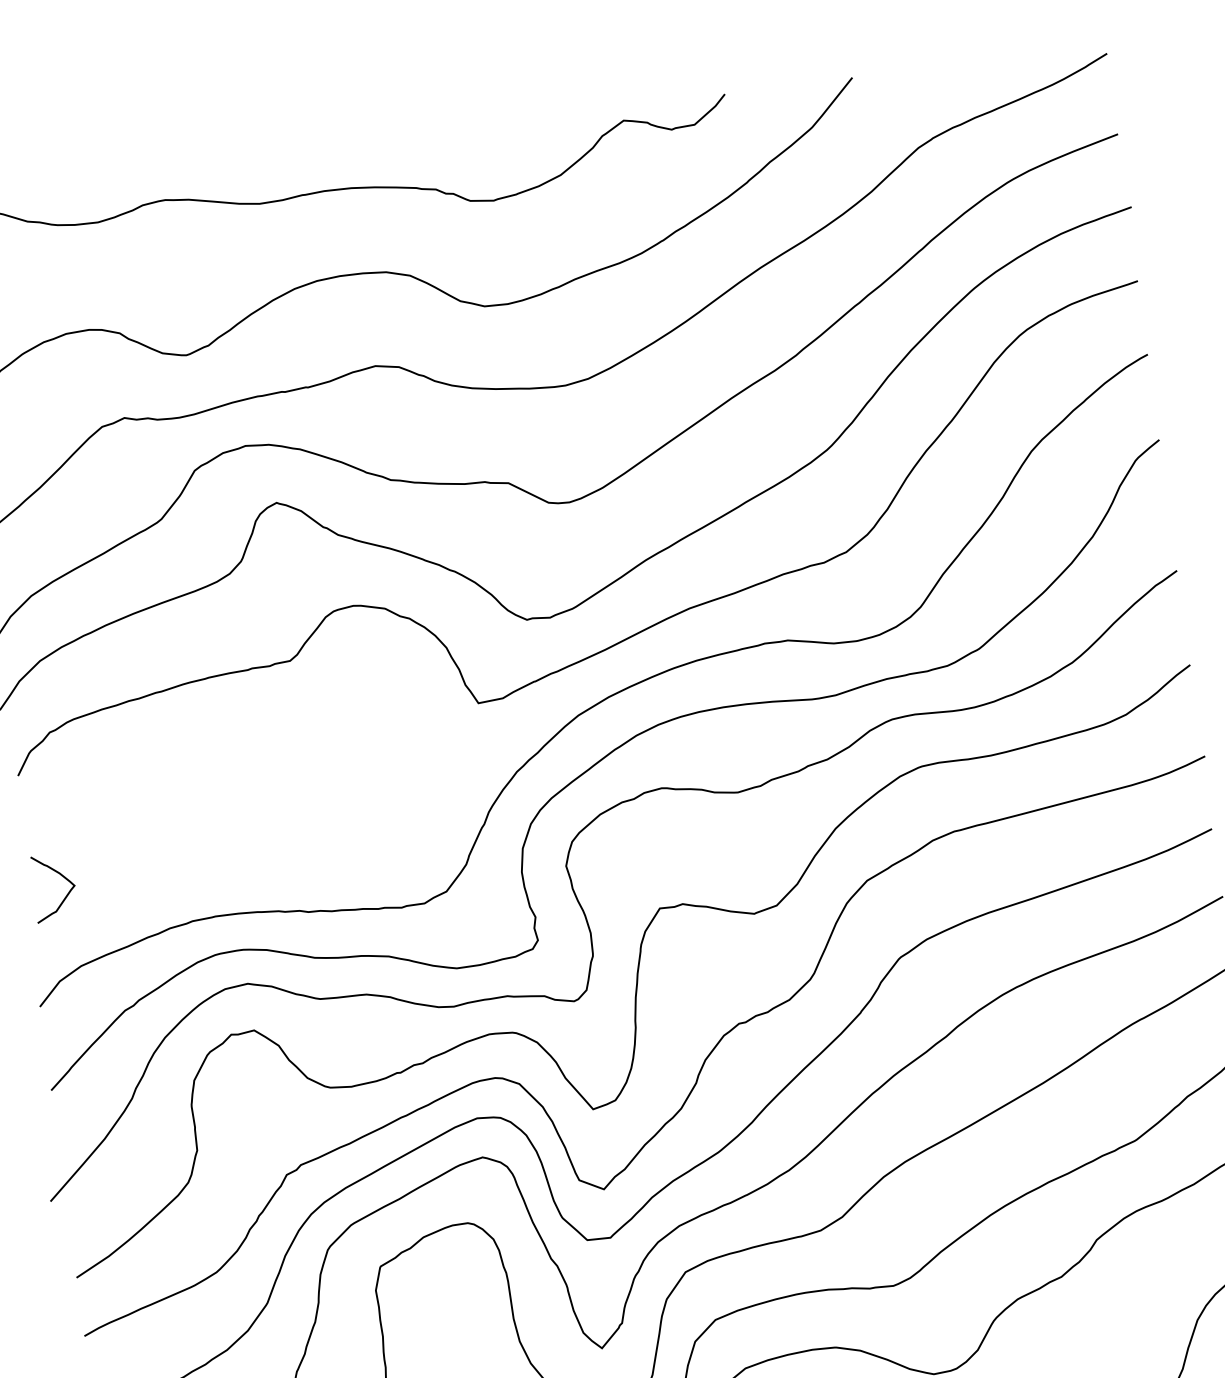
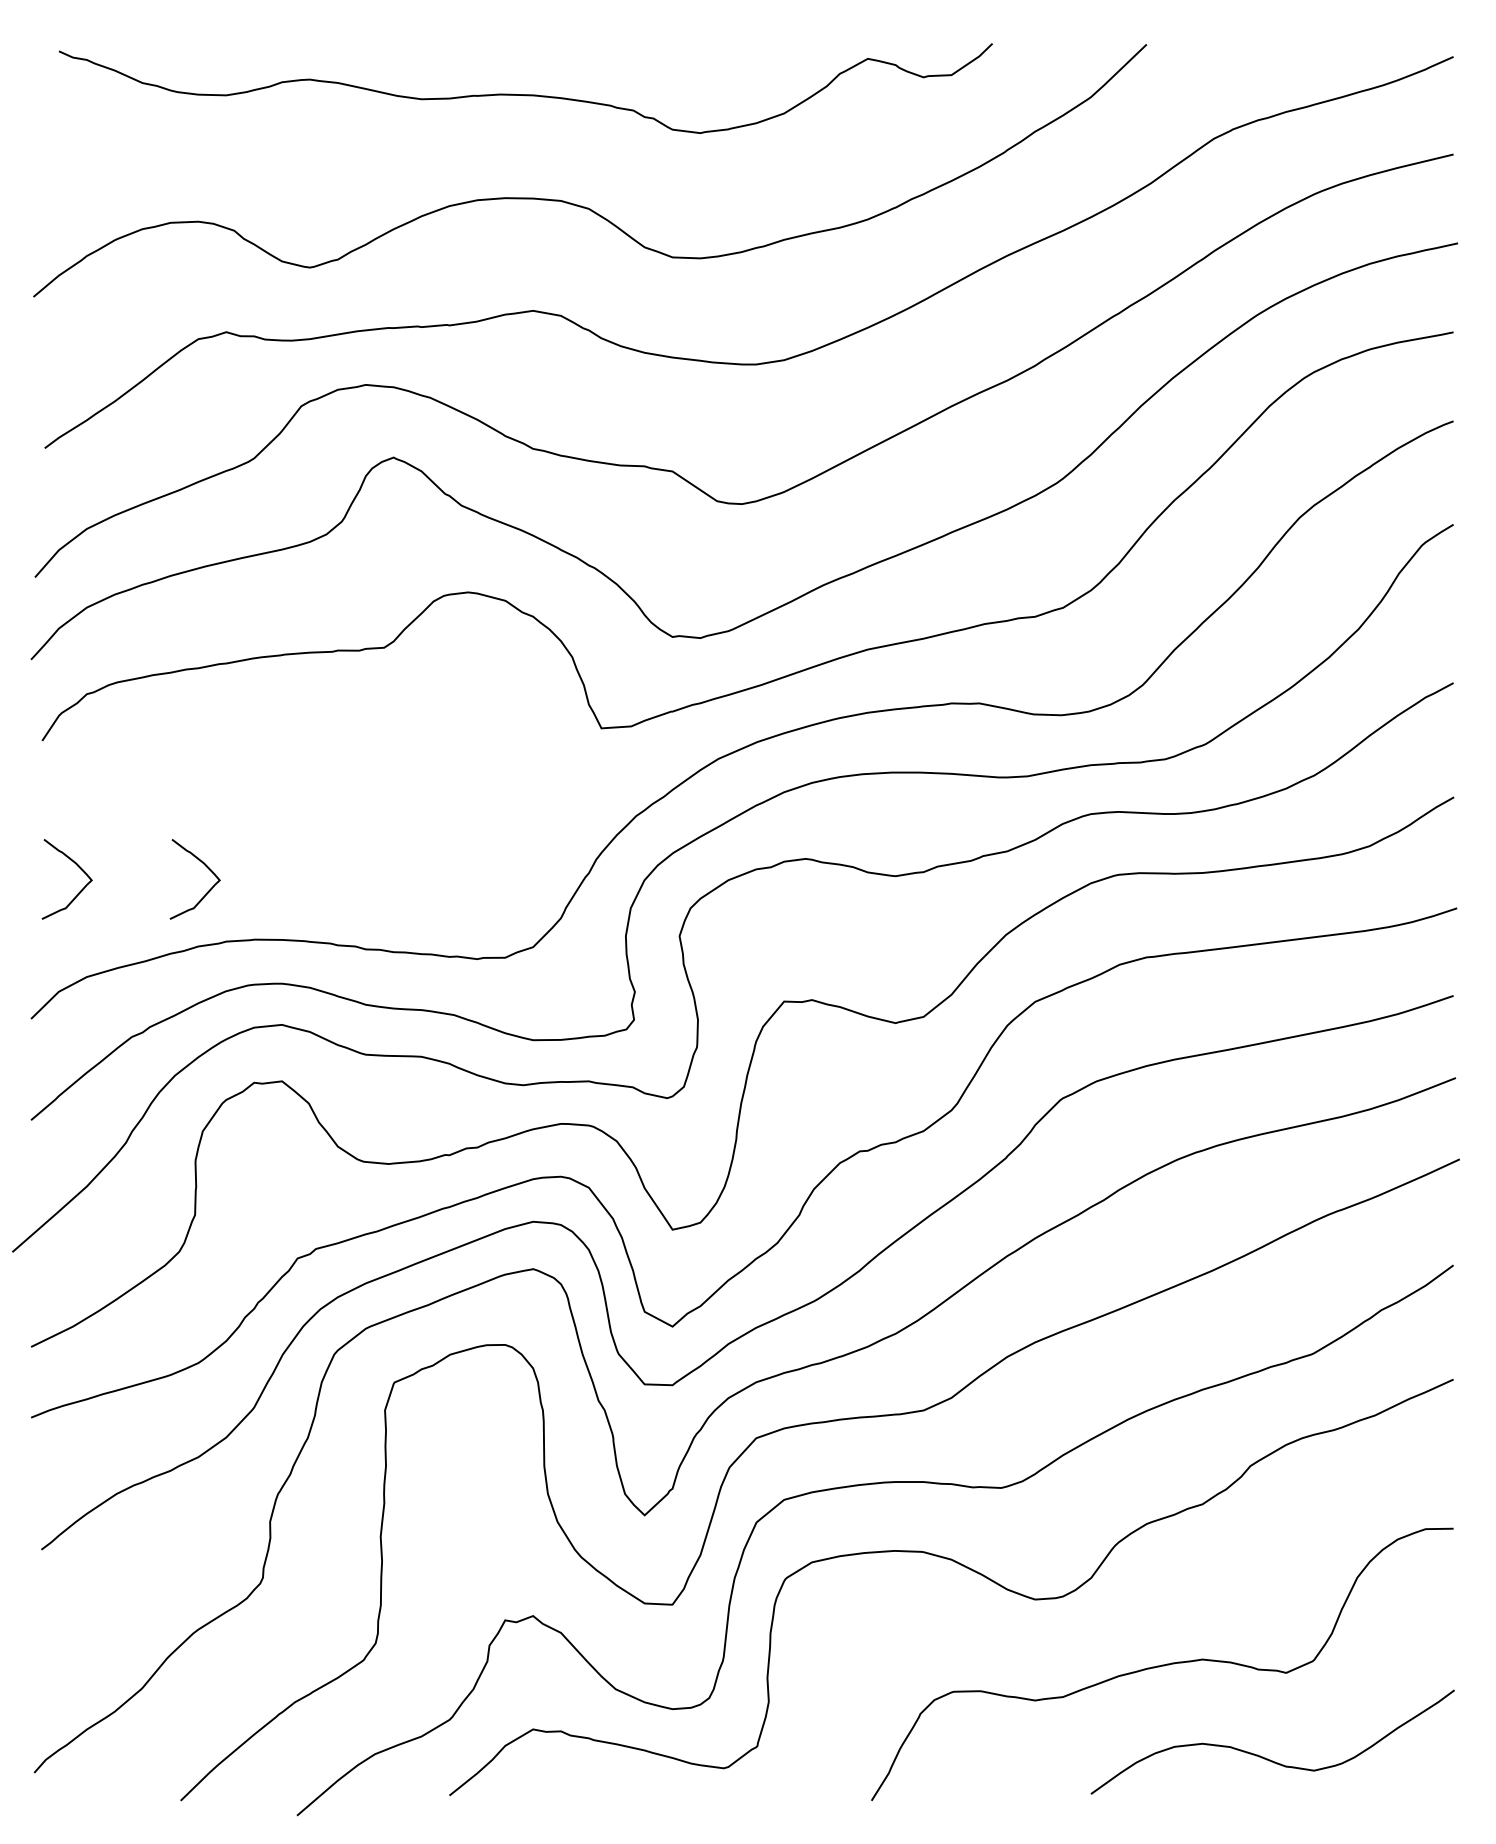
curve: (167, 862) -> (206, 867), added

